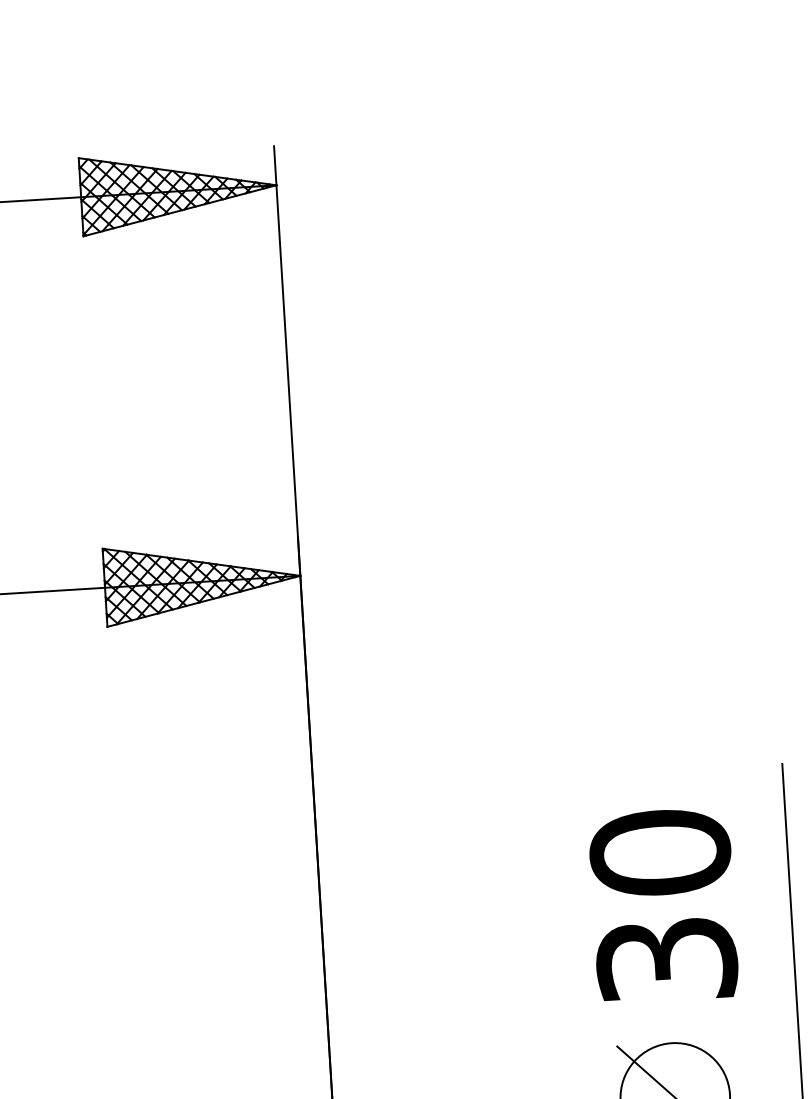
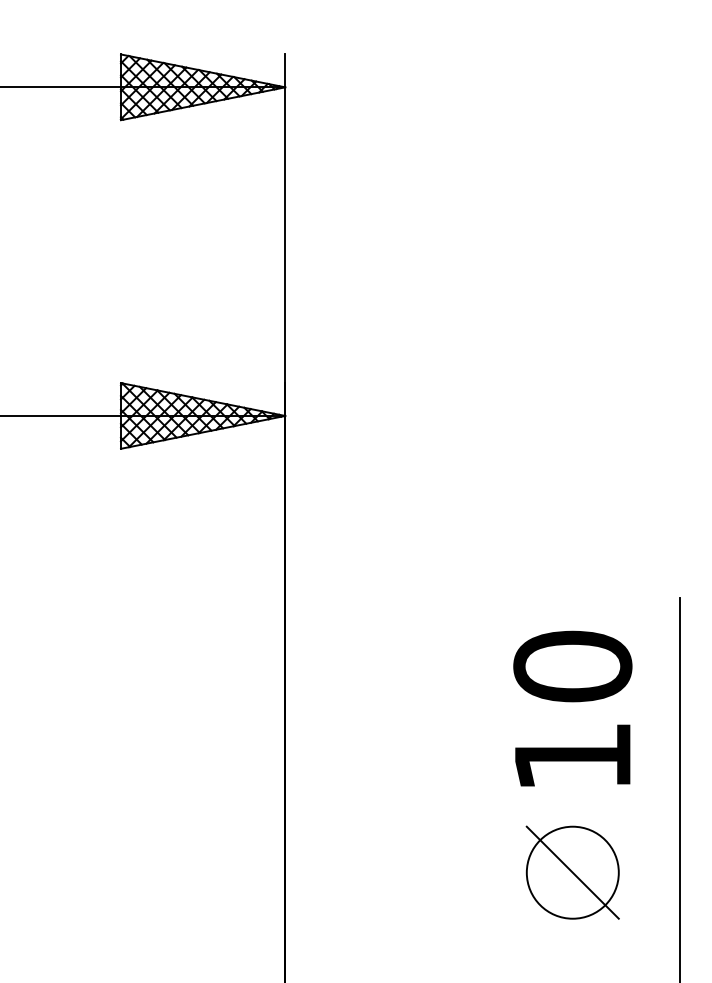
text: (666, 960) -> (572, 757), 30 -> 10

